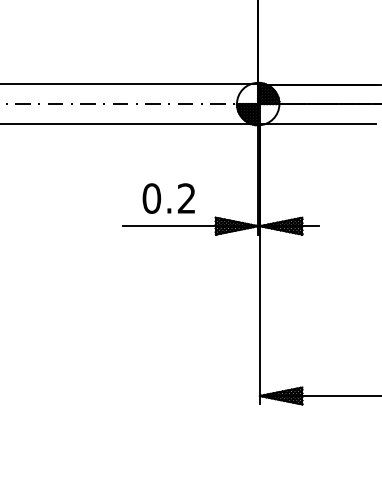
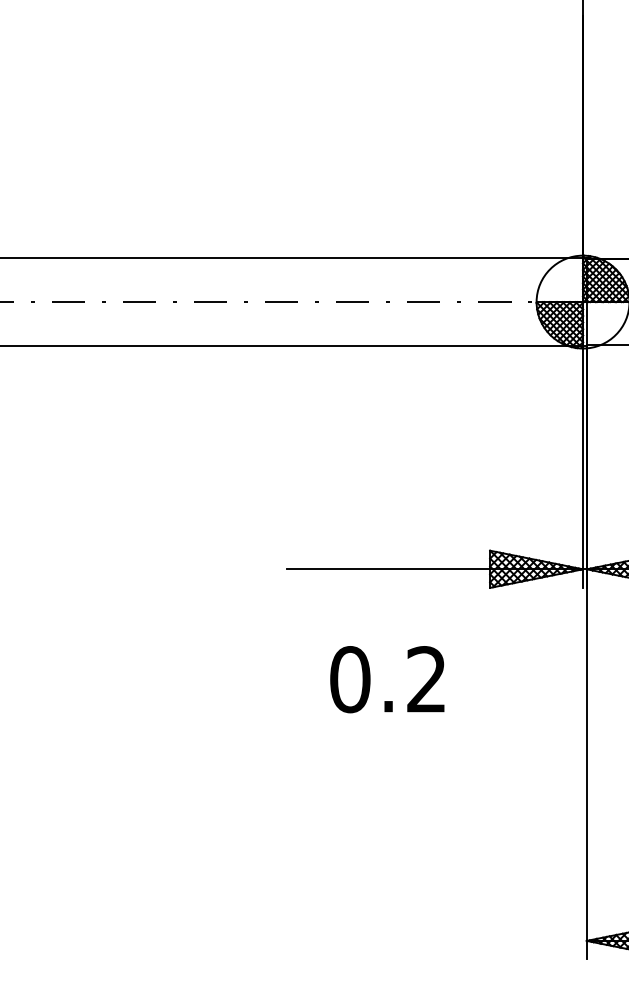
text: (168, 198) -> (386, 679), moved

